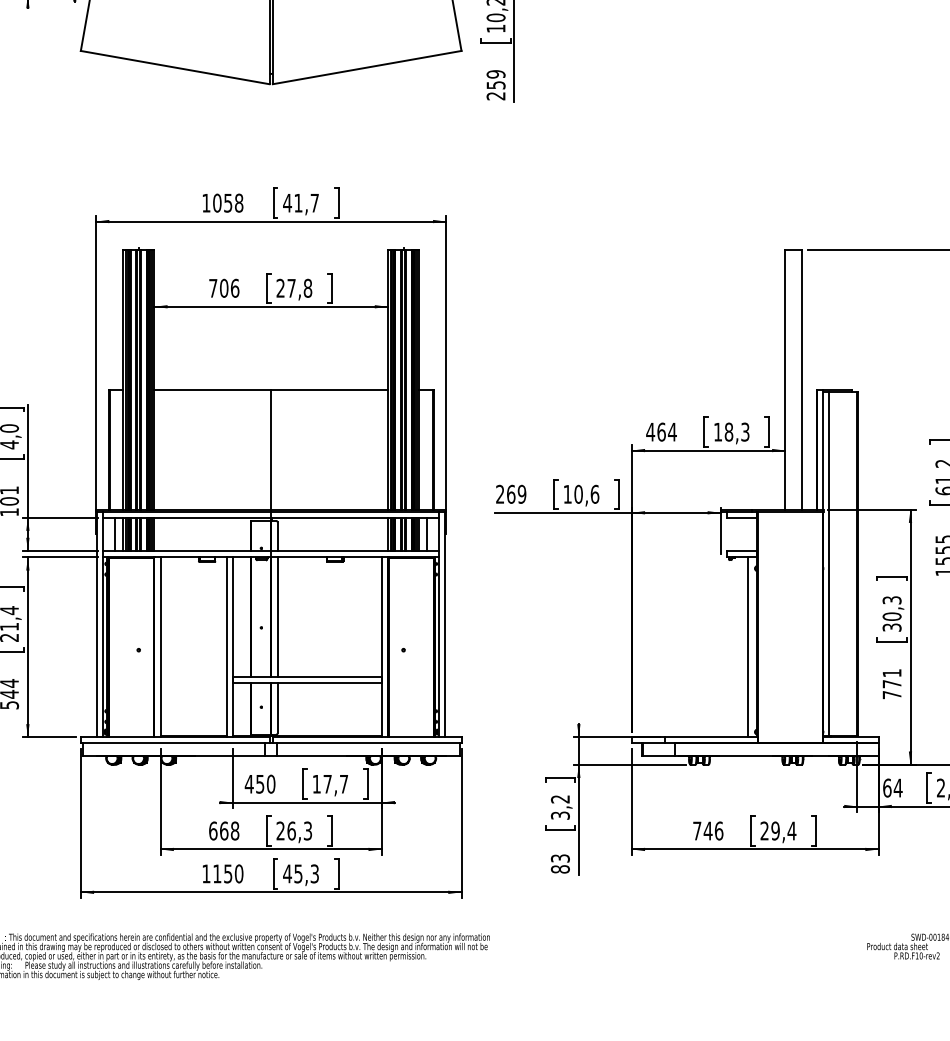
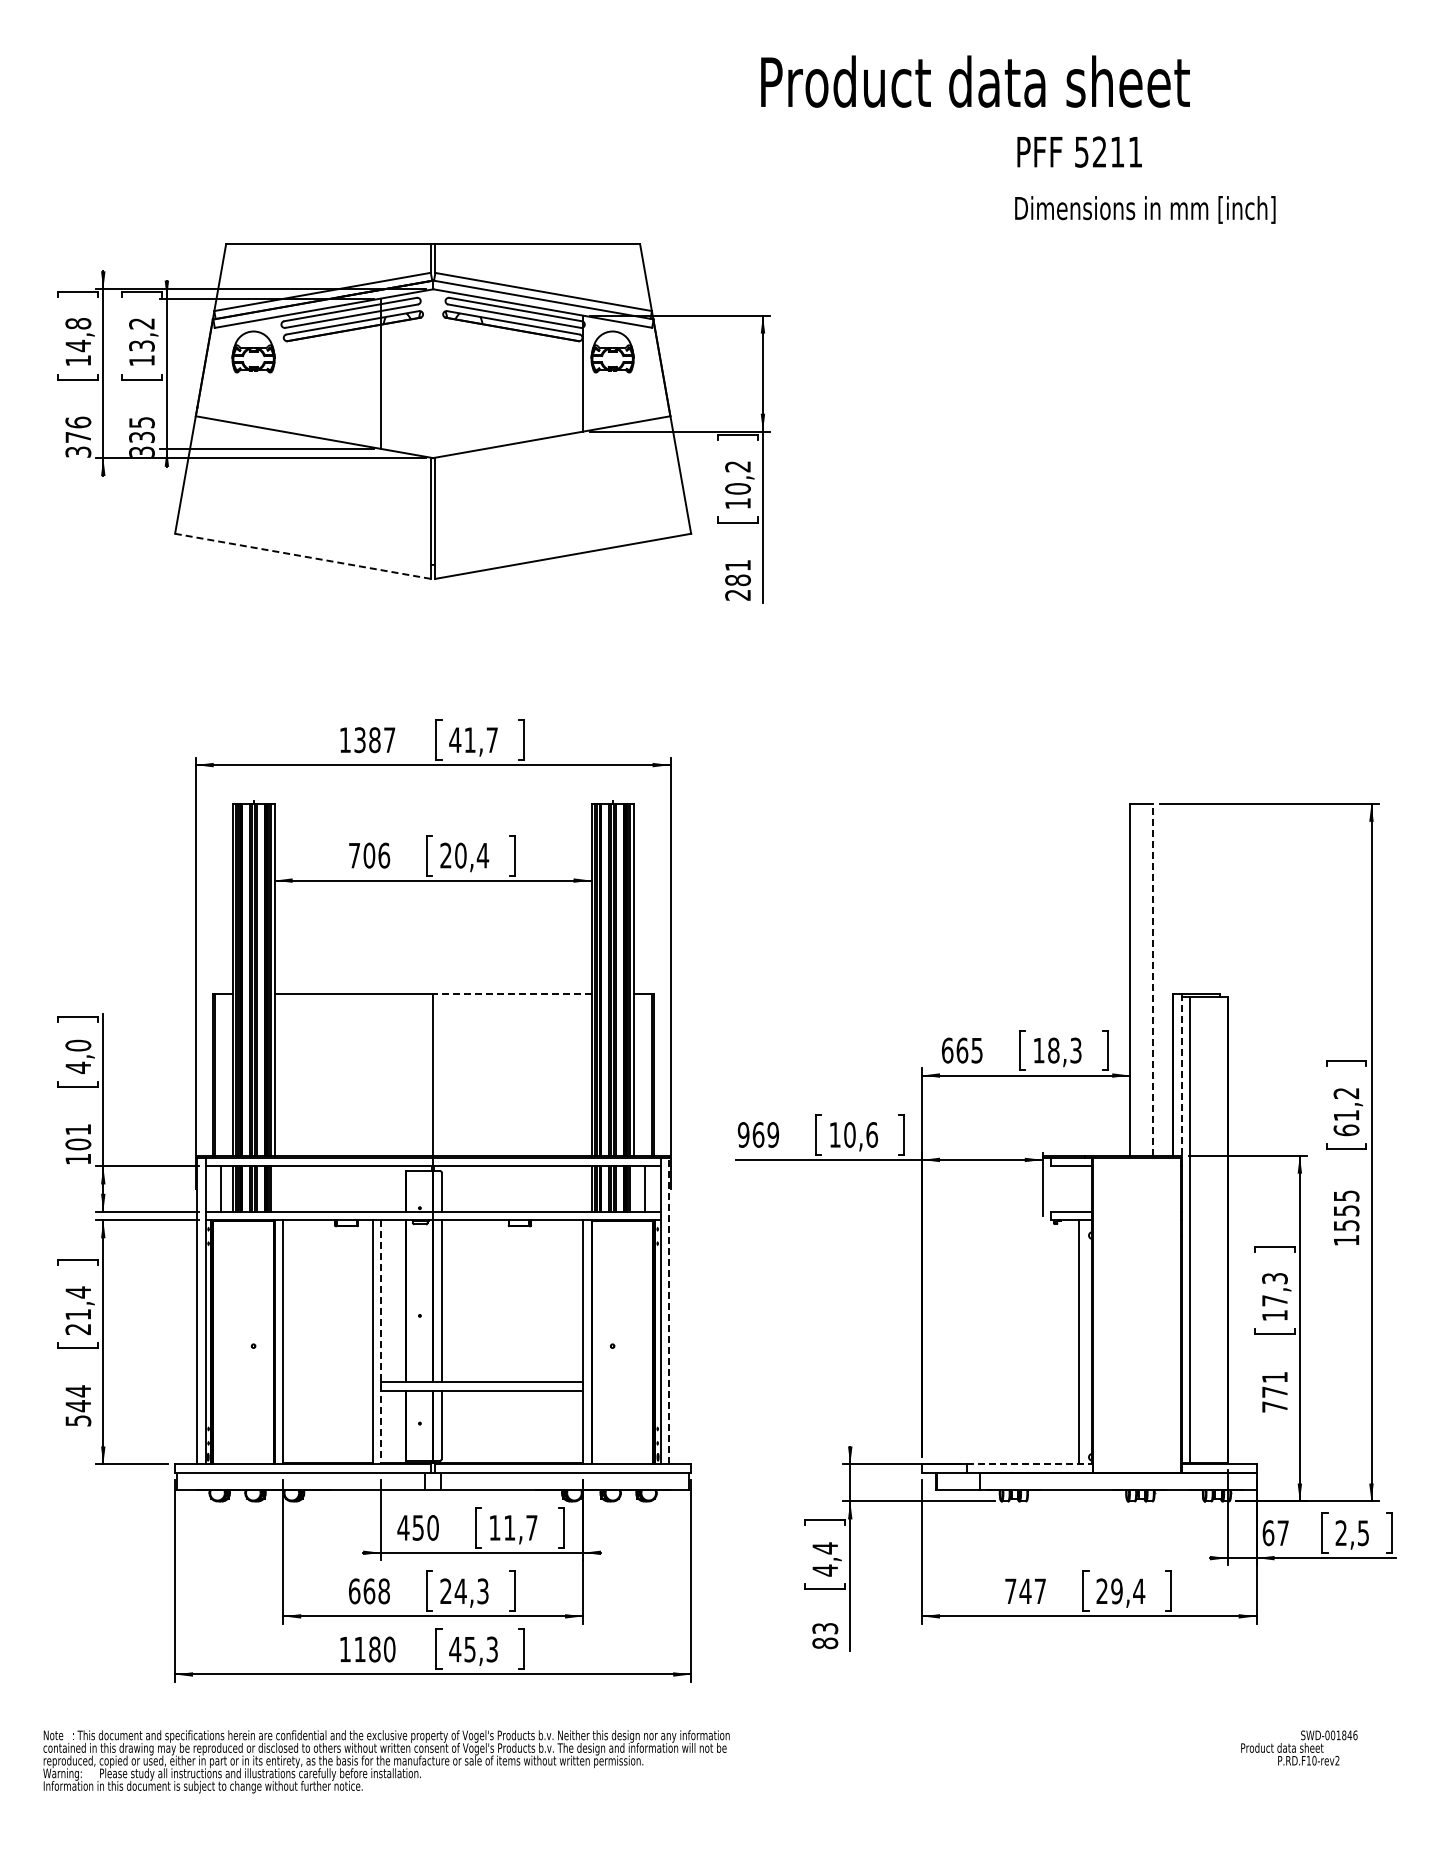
line: (174, 67) -> (302, 556), solid -> dashed
text: (495, 79) -> (737, 572), 259 -> 281
text: (227, 203) -> (374, 740), 1058 -> 1387
text: (300, 288) -> (472, 855), 27,8 -> 20,4
line: (802, 379) -> (1153, 979), solid -> dashed
line: (329, 390) -> (512, 993), solid -> dashed
text: (661, 432) -> (962, 1050), 464 -> 665
line: (823, 450) -> (1181, 1075), solid -> dashed
text: (500, 494) -> (743, 1134), 269 -> 969
line: (154, 533) -> (274, 1188), removed
line: (418, 533) -> (633, 1188), removed
text: (891, 622) -> (1274, 1308), 30,3 -> 17,3
line: (444, 623) -> (668, 1310), solid -> dashed
line: (233, 647) -> (381, 1342), solid -> dashed
line: (711, 737) -> (1030, 1464), solid -> dashed
text: (327, 783) -> (509, 1527), 17,7 -> 11,7
text: (898, 787) -> (1283, 1532), 64 -> 67
text: (560, 807) -> (825, 1559), 3,2 -> 4,4
text: (291, 831) -> (460, 1591), 26,3 -> 24,3
text: (719, 831) -> (1040, 1591), 746 -> 747
text: (227, 873) -> (374, 1649), 1150 -> 1180

